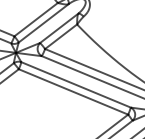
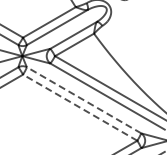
line: (75, 85) -> (83, 100), solid -> dashed
line: (72, 91) -> (79, 107), solid -> dashed

